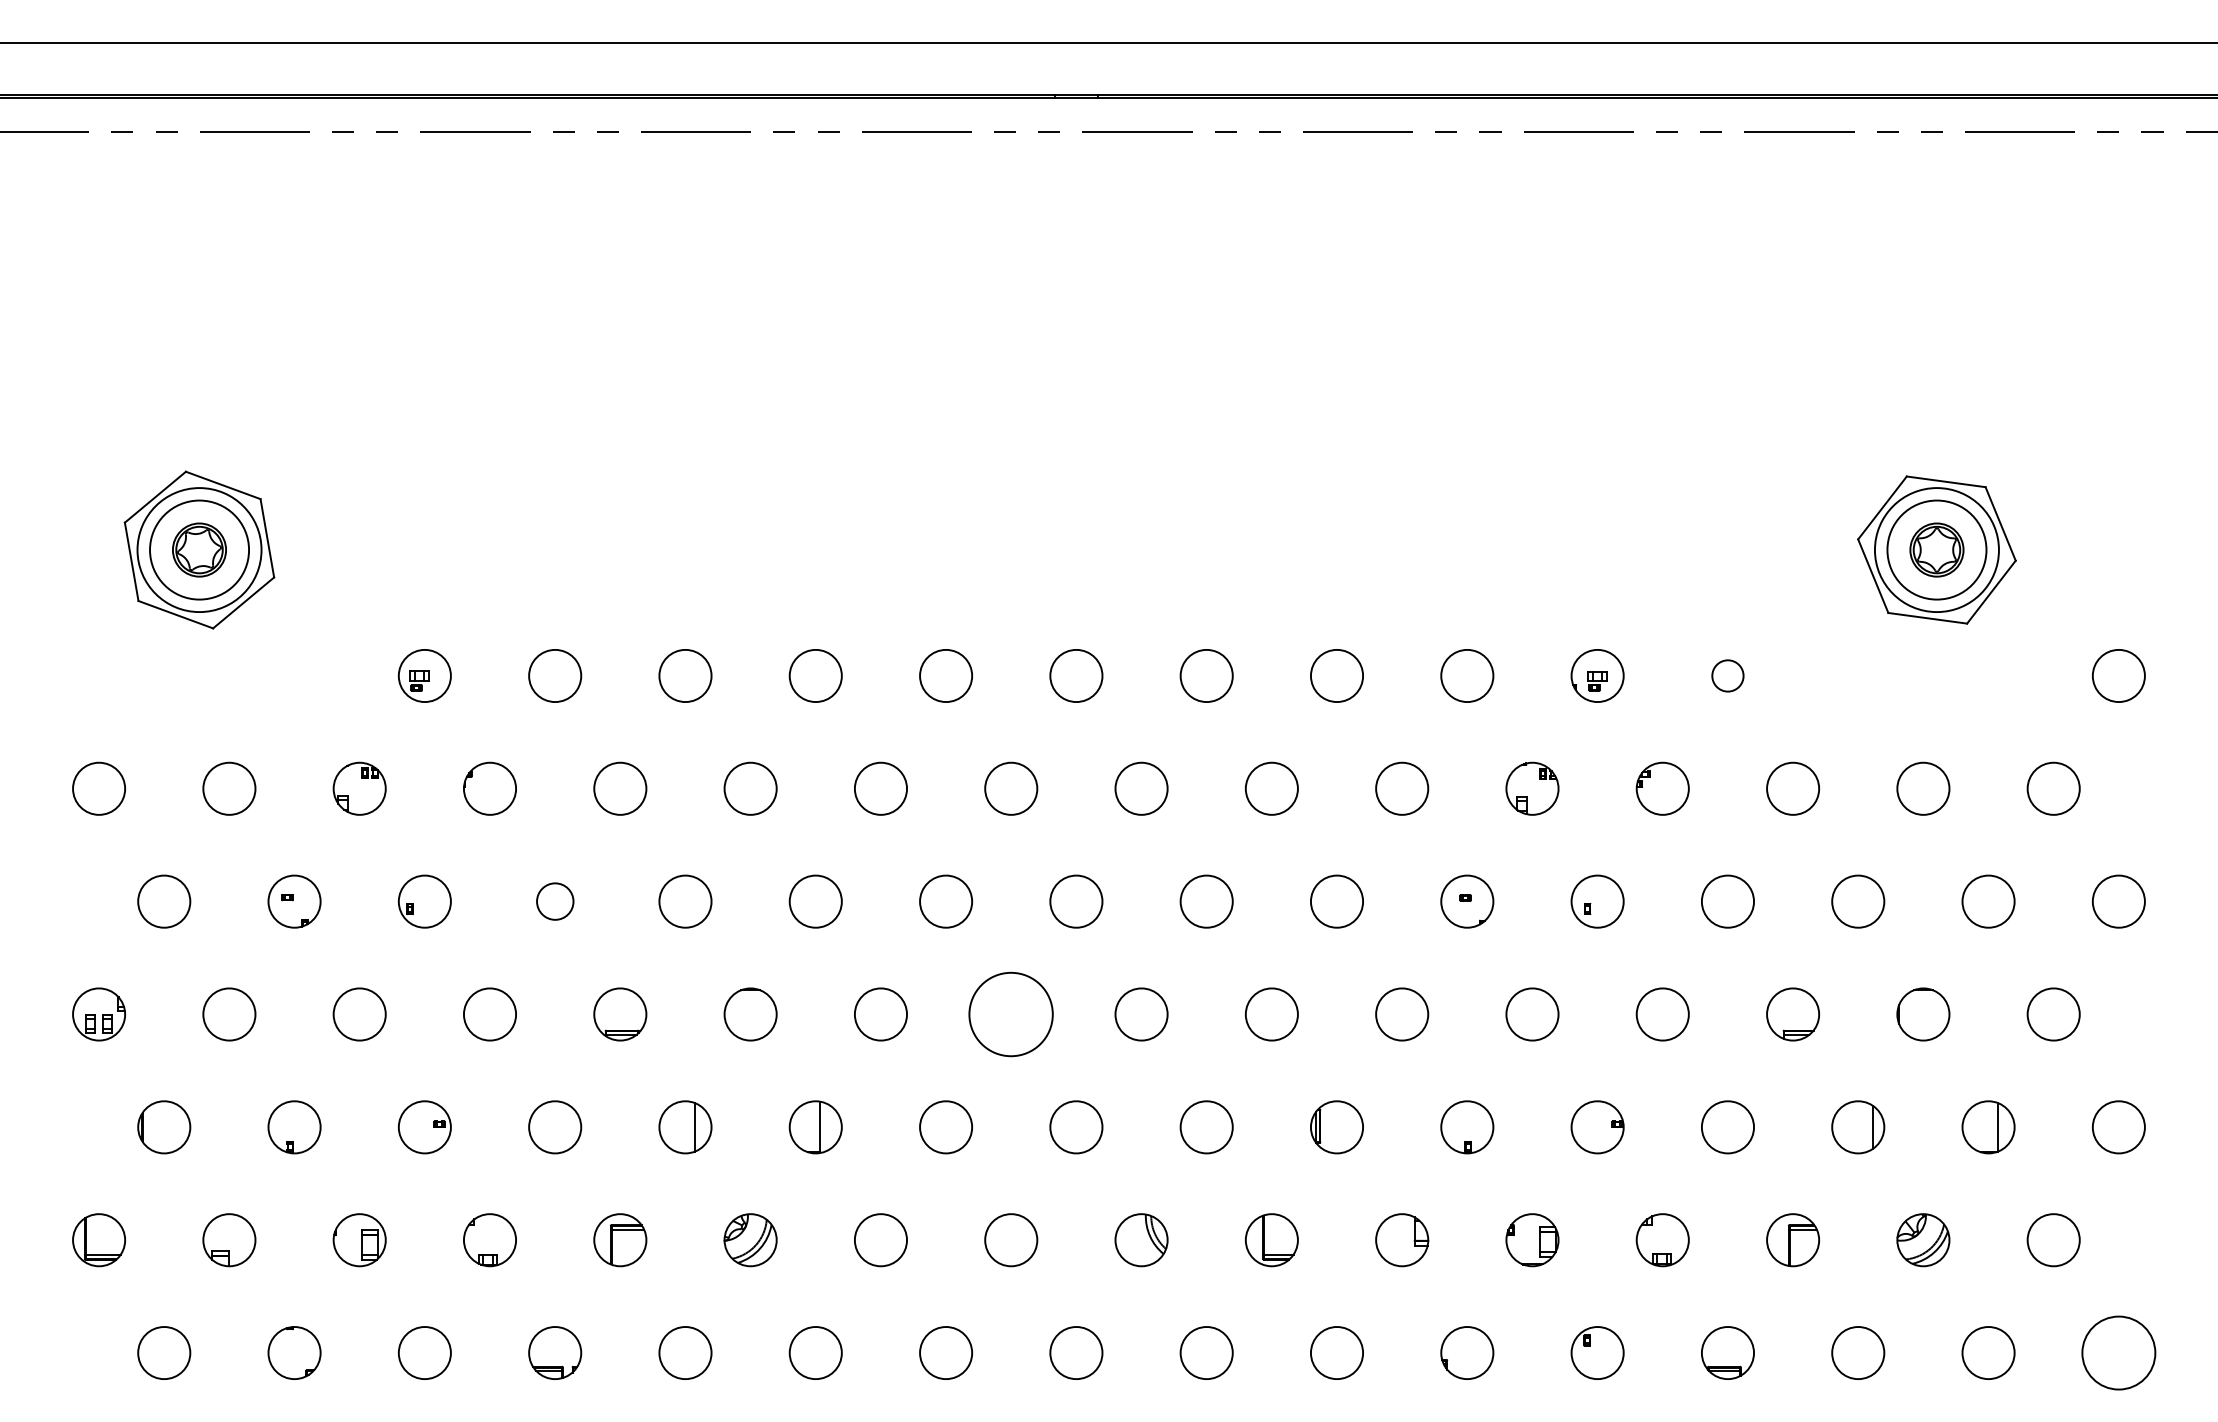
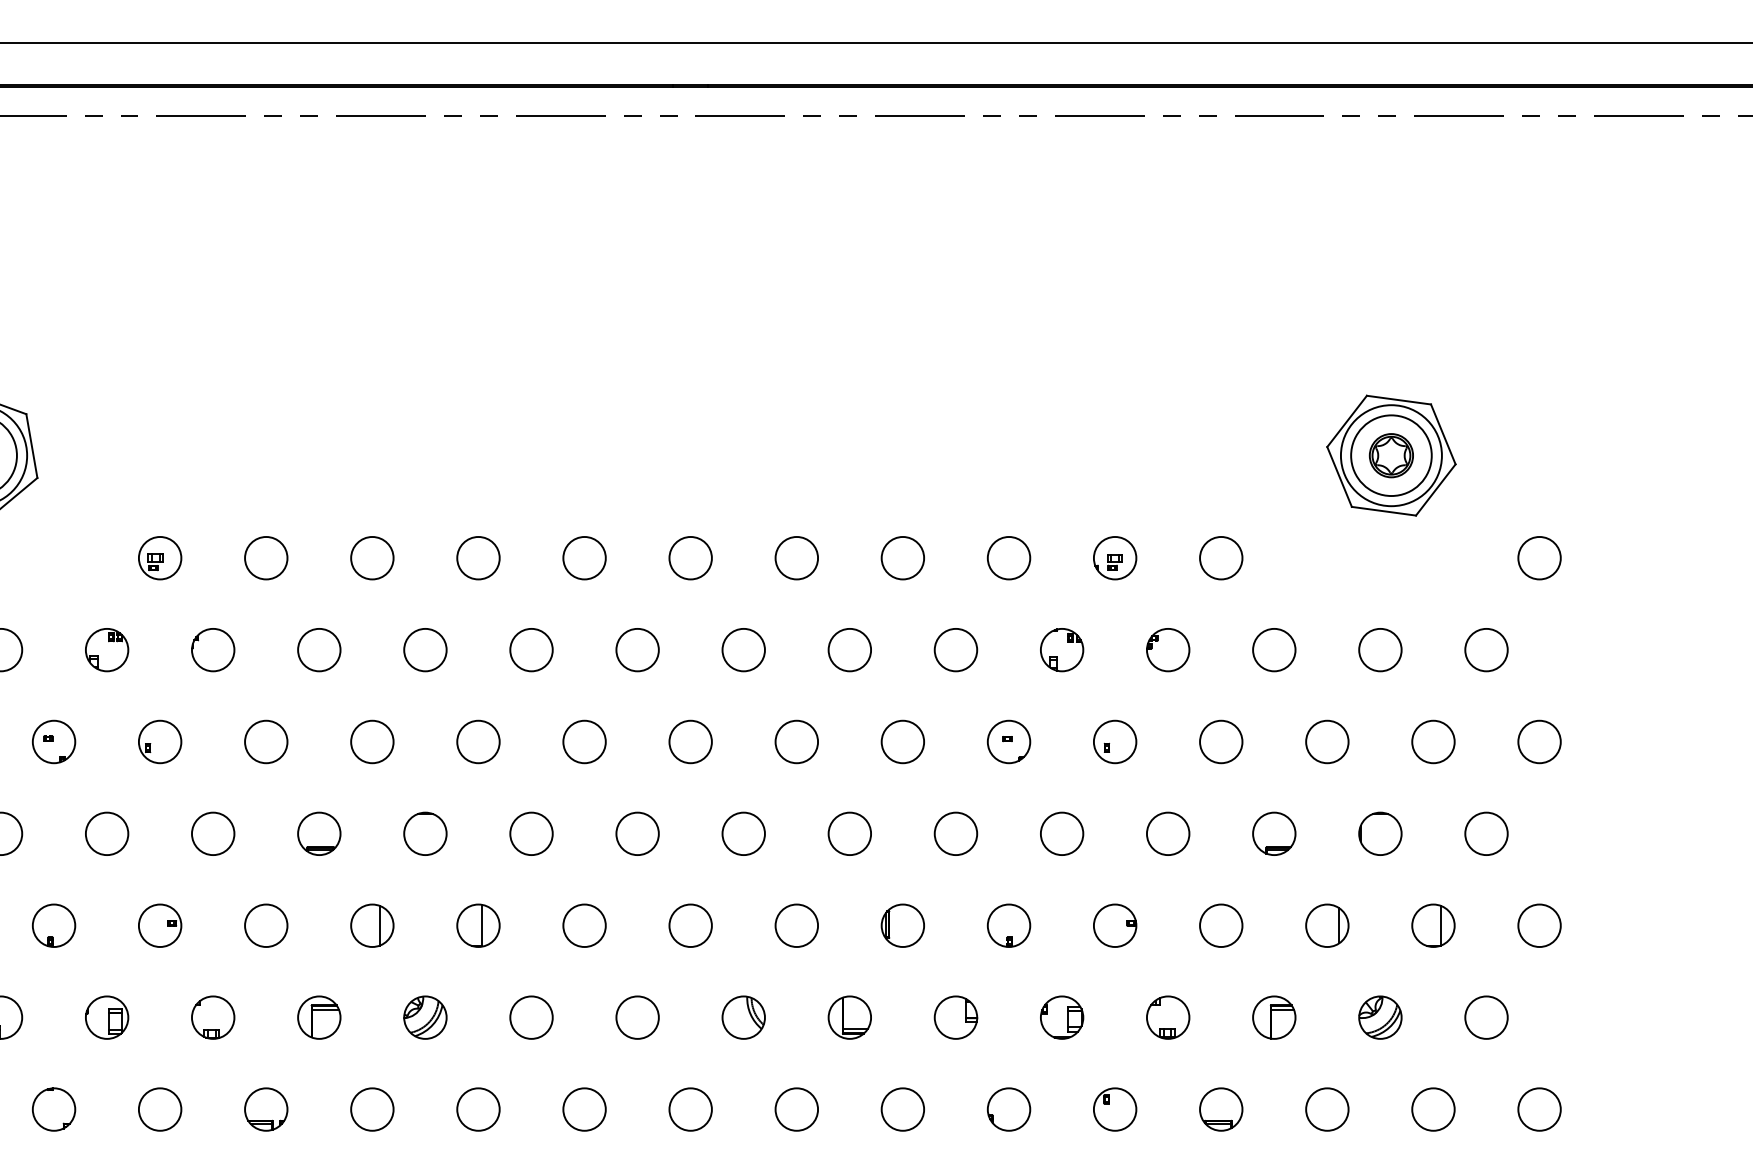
circle: (1727, 675) -> (1220, 557), size x1.67
circle: (555, 901) -> (266, 741), size x1.43
circle: (1011, 1014) -> (637, 833), size x0.62
circle: (2118, 1353) -> (1539, 1109), size x0.71

